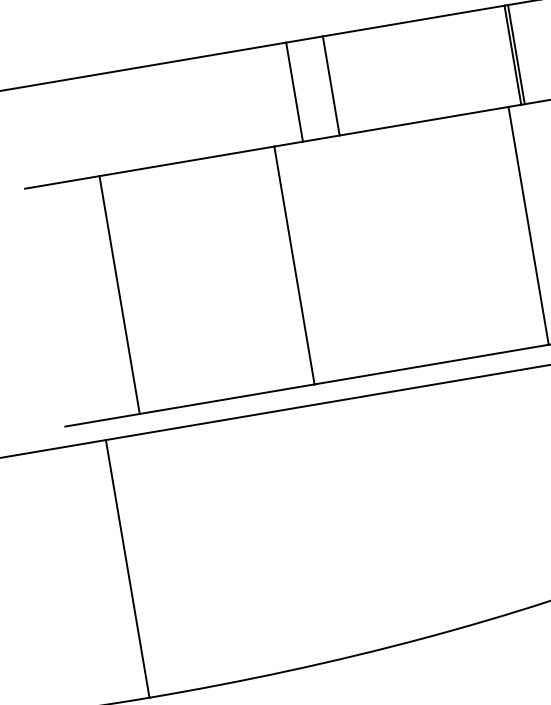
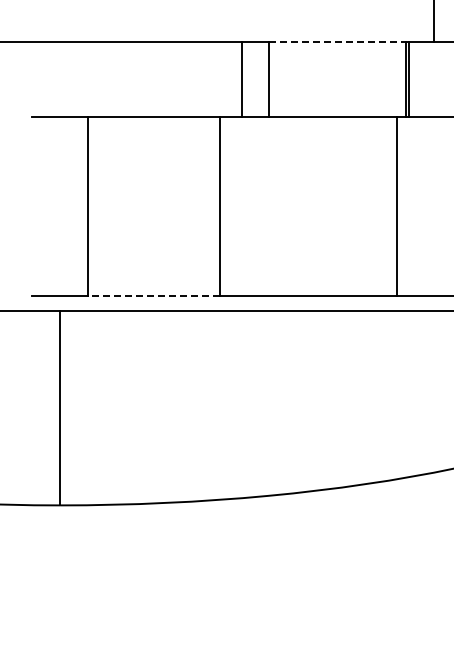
line: (414, 21) -> (338, 42), solid -> dashed
line: (227, 399) -> (154, 296), solid -> dashed

